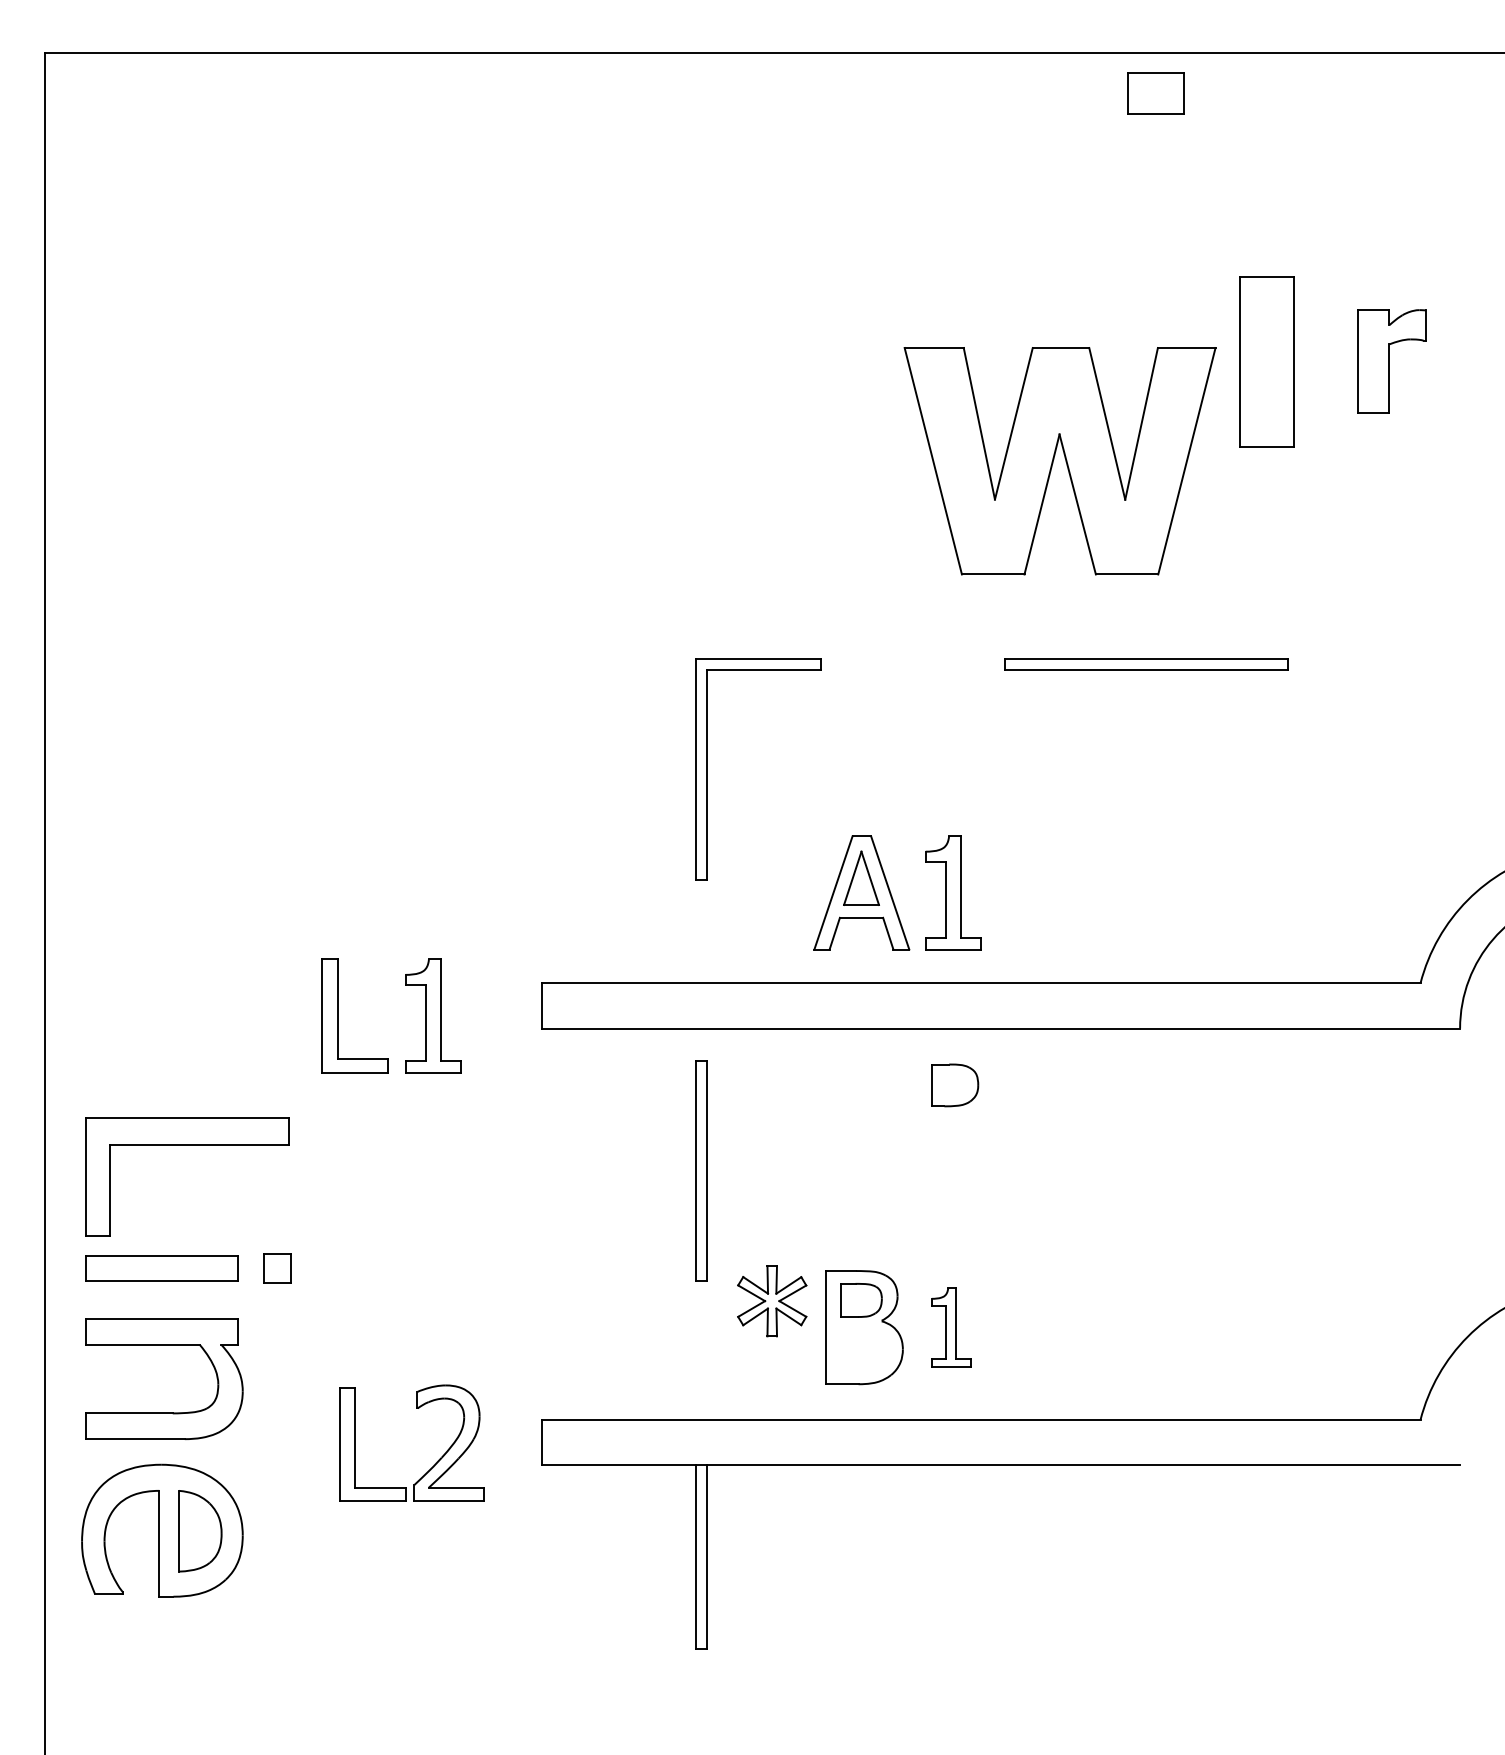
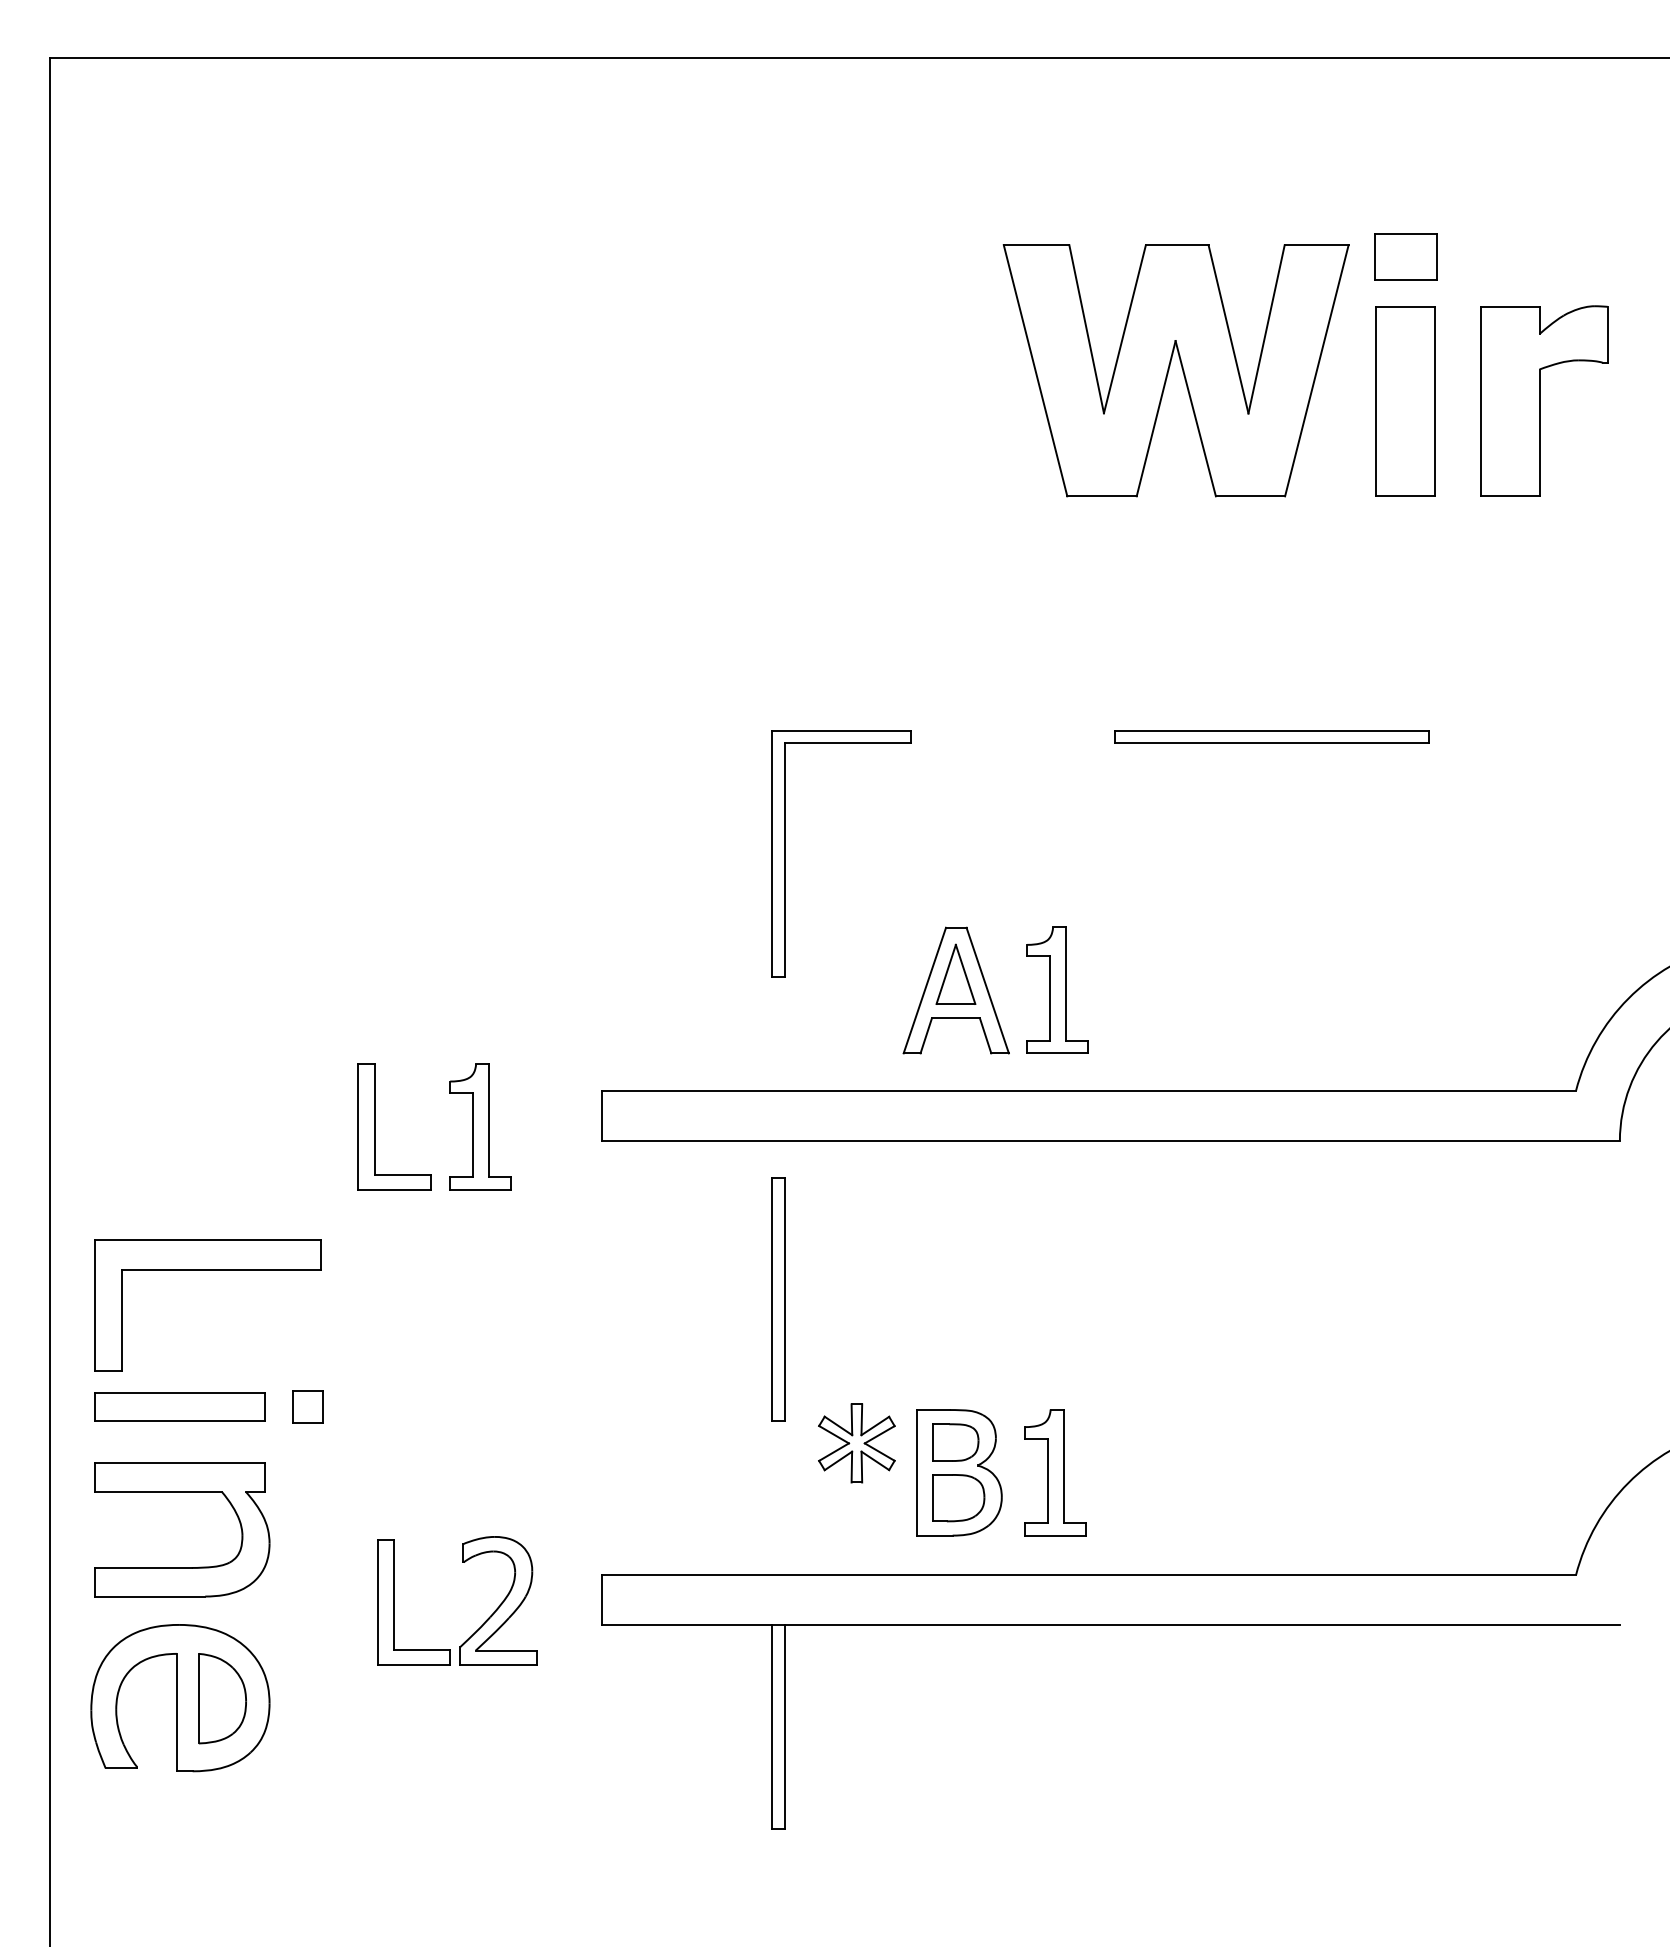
part: (1155, 93) -> (1405, 256), moved
part: (1392, 360) -> (1544, 400), size x1.67
part: (1059, 461) -> (1175, 370), moved
part: (954, 1085) -> (958, 1498), moved
part: (951, 1327) -> (1055, 1472), size x1.43

